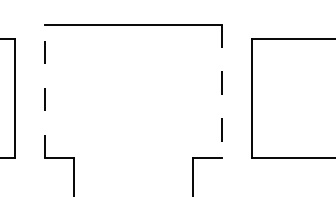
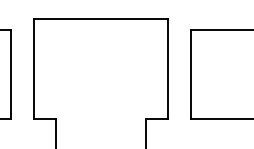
line: (44, 90) -> (33, 68), dashed -> solid
line: (222, 91) -> (168, 69), dashed -> solid

